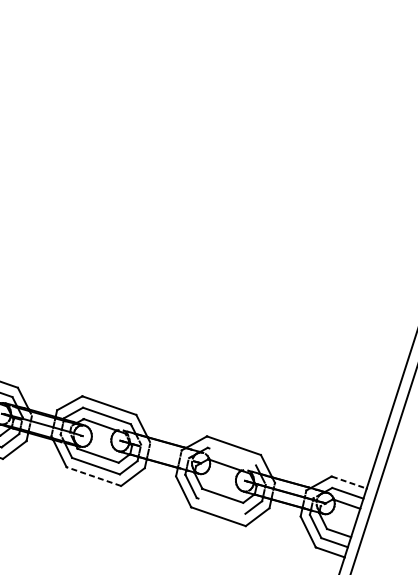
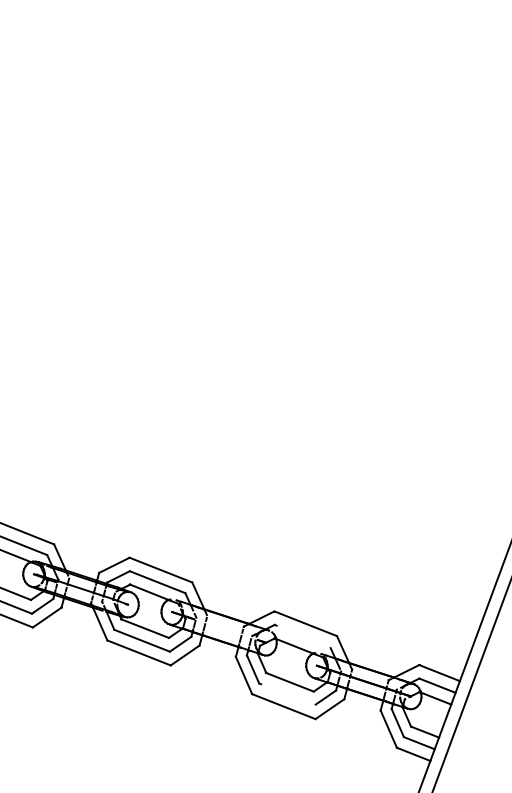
line: (94, 477) -> (139, 653), dashed -> solid
line: (349, 482) -> (439, 673), dashed -> solid

